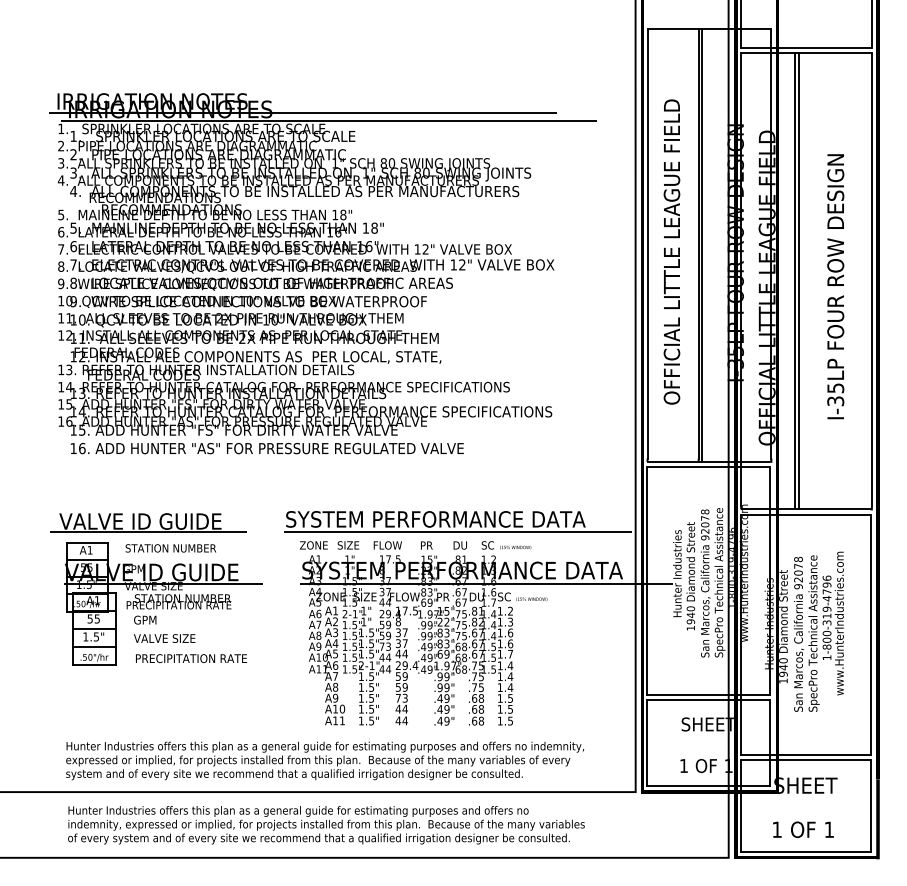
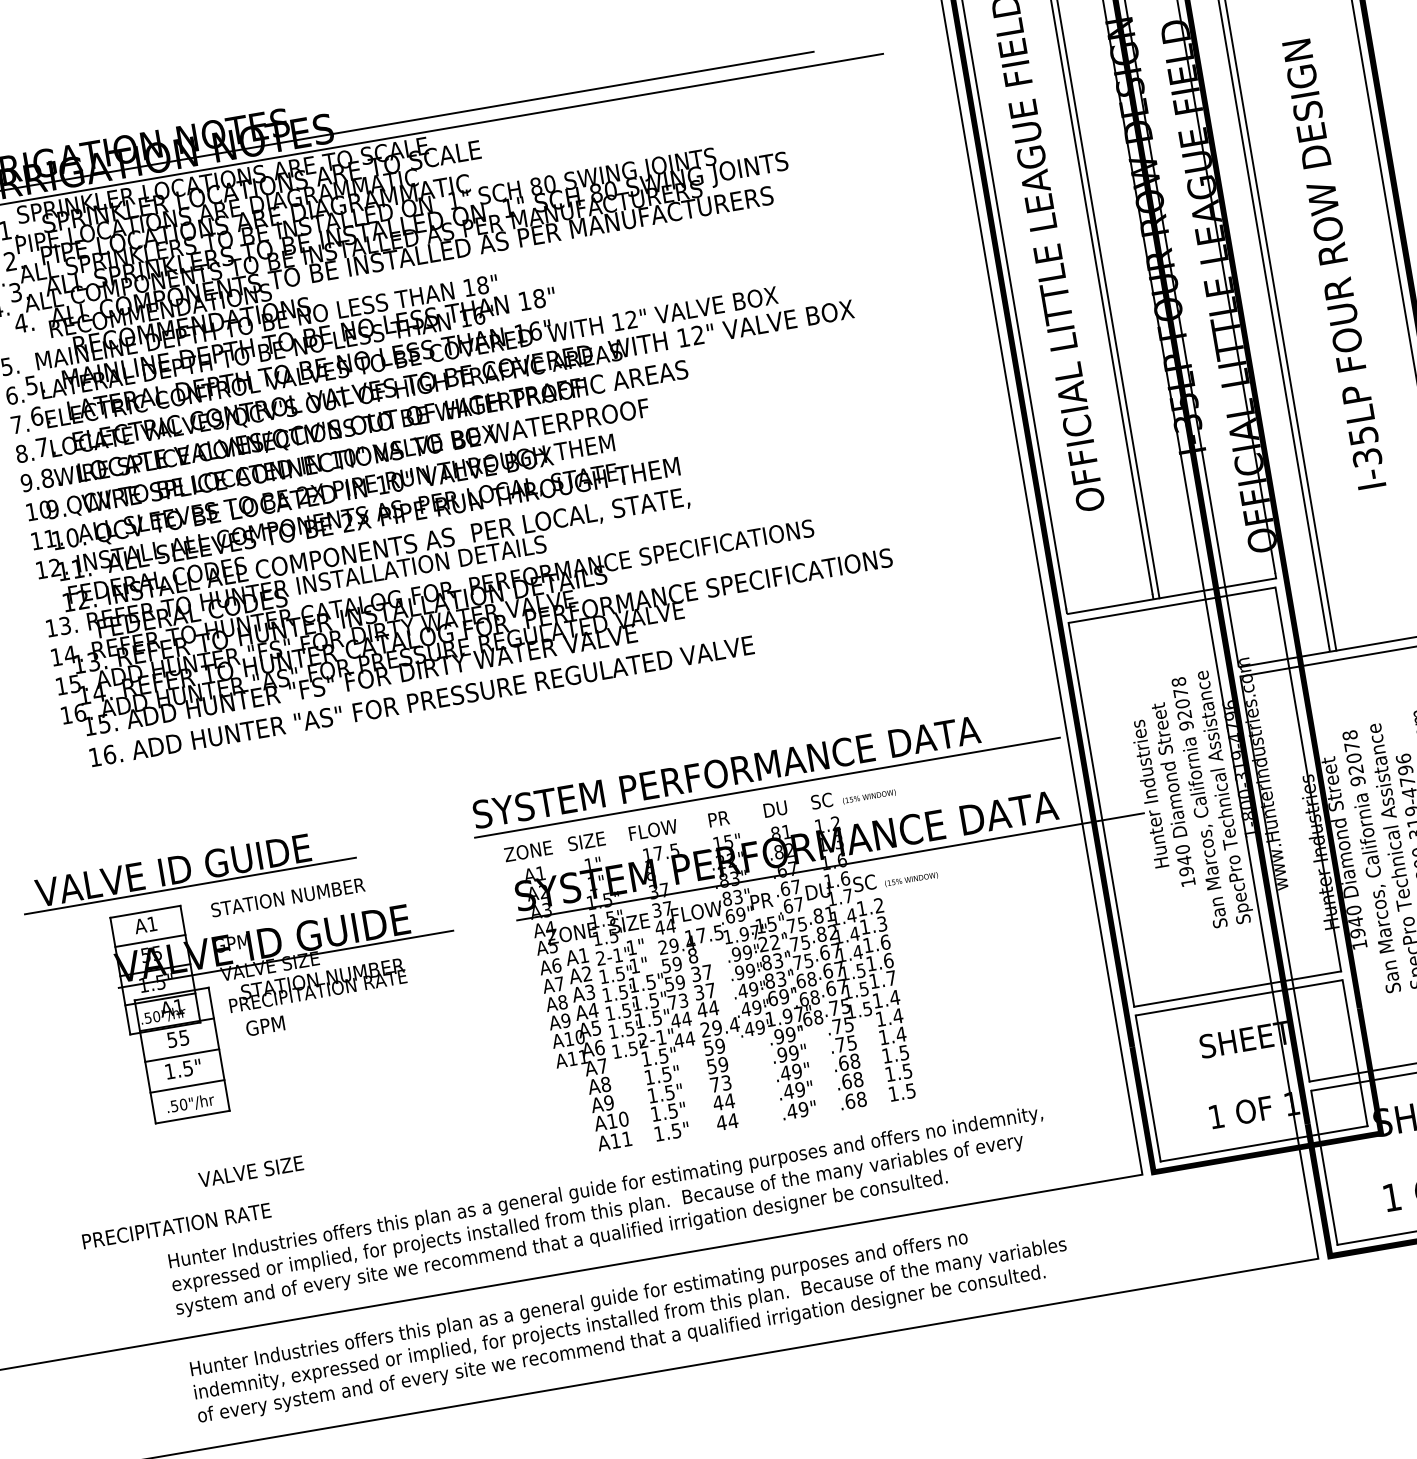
part: (148, 522) -> (187, 869), moved
text: (164, 638) -> (250, 1171), moved
text: (191, 658) -> (176, 1225), moved

